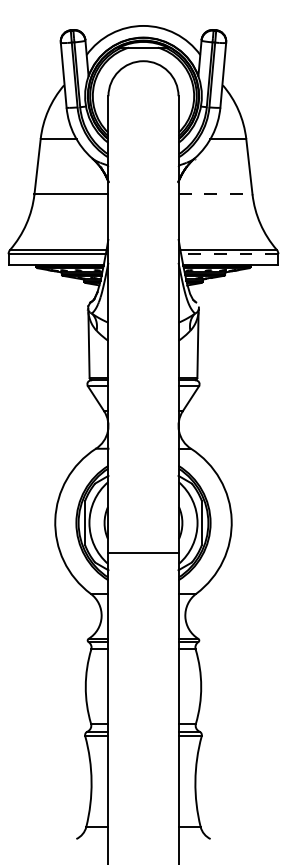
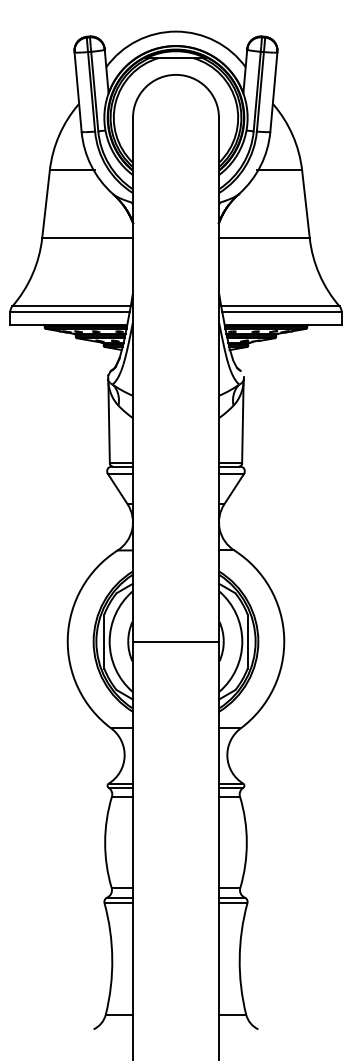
line: (215, 194) -> (264, 238), dashed -> solid
line: (229, 254) -> (281, 312), dashed -> solid
line: (143, 553) -> (176, 642), moved

